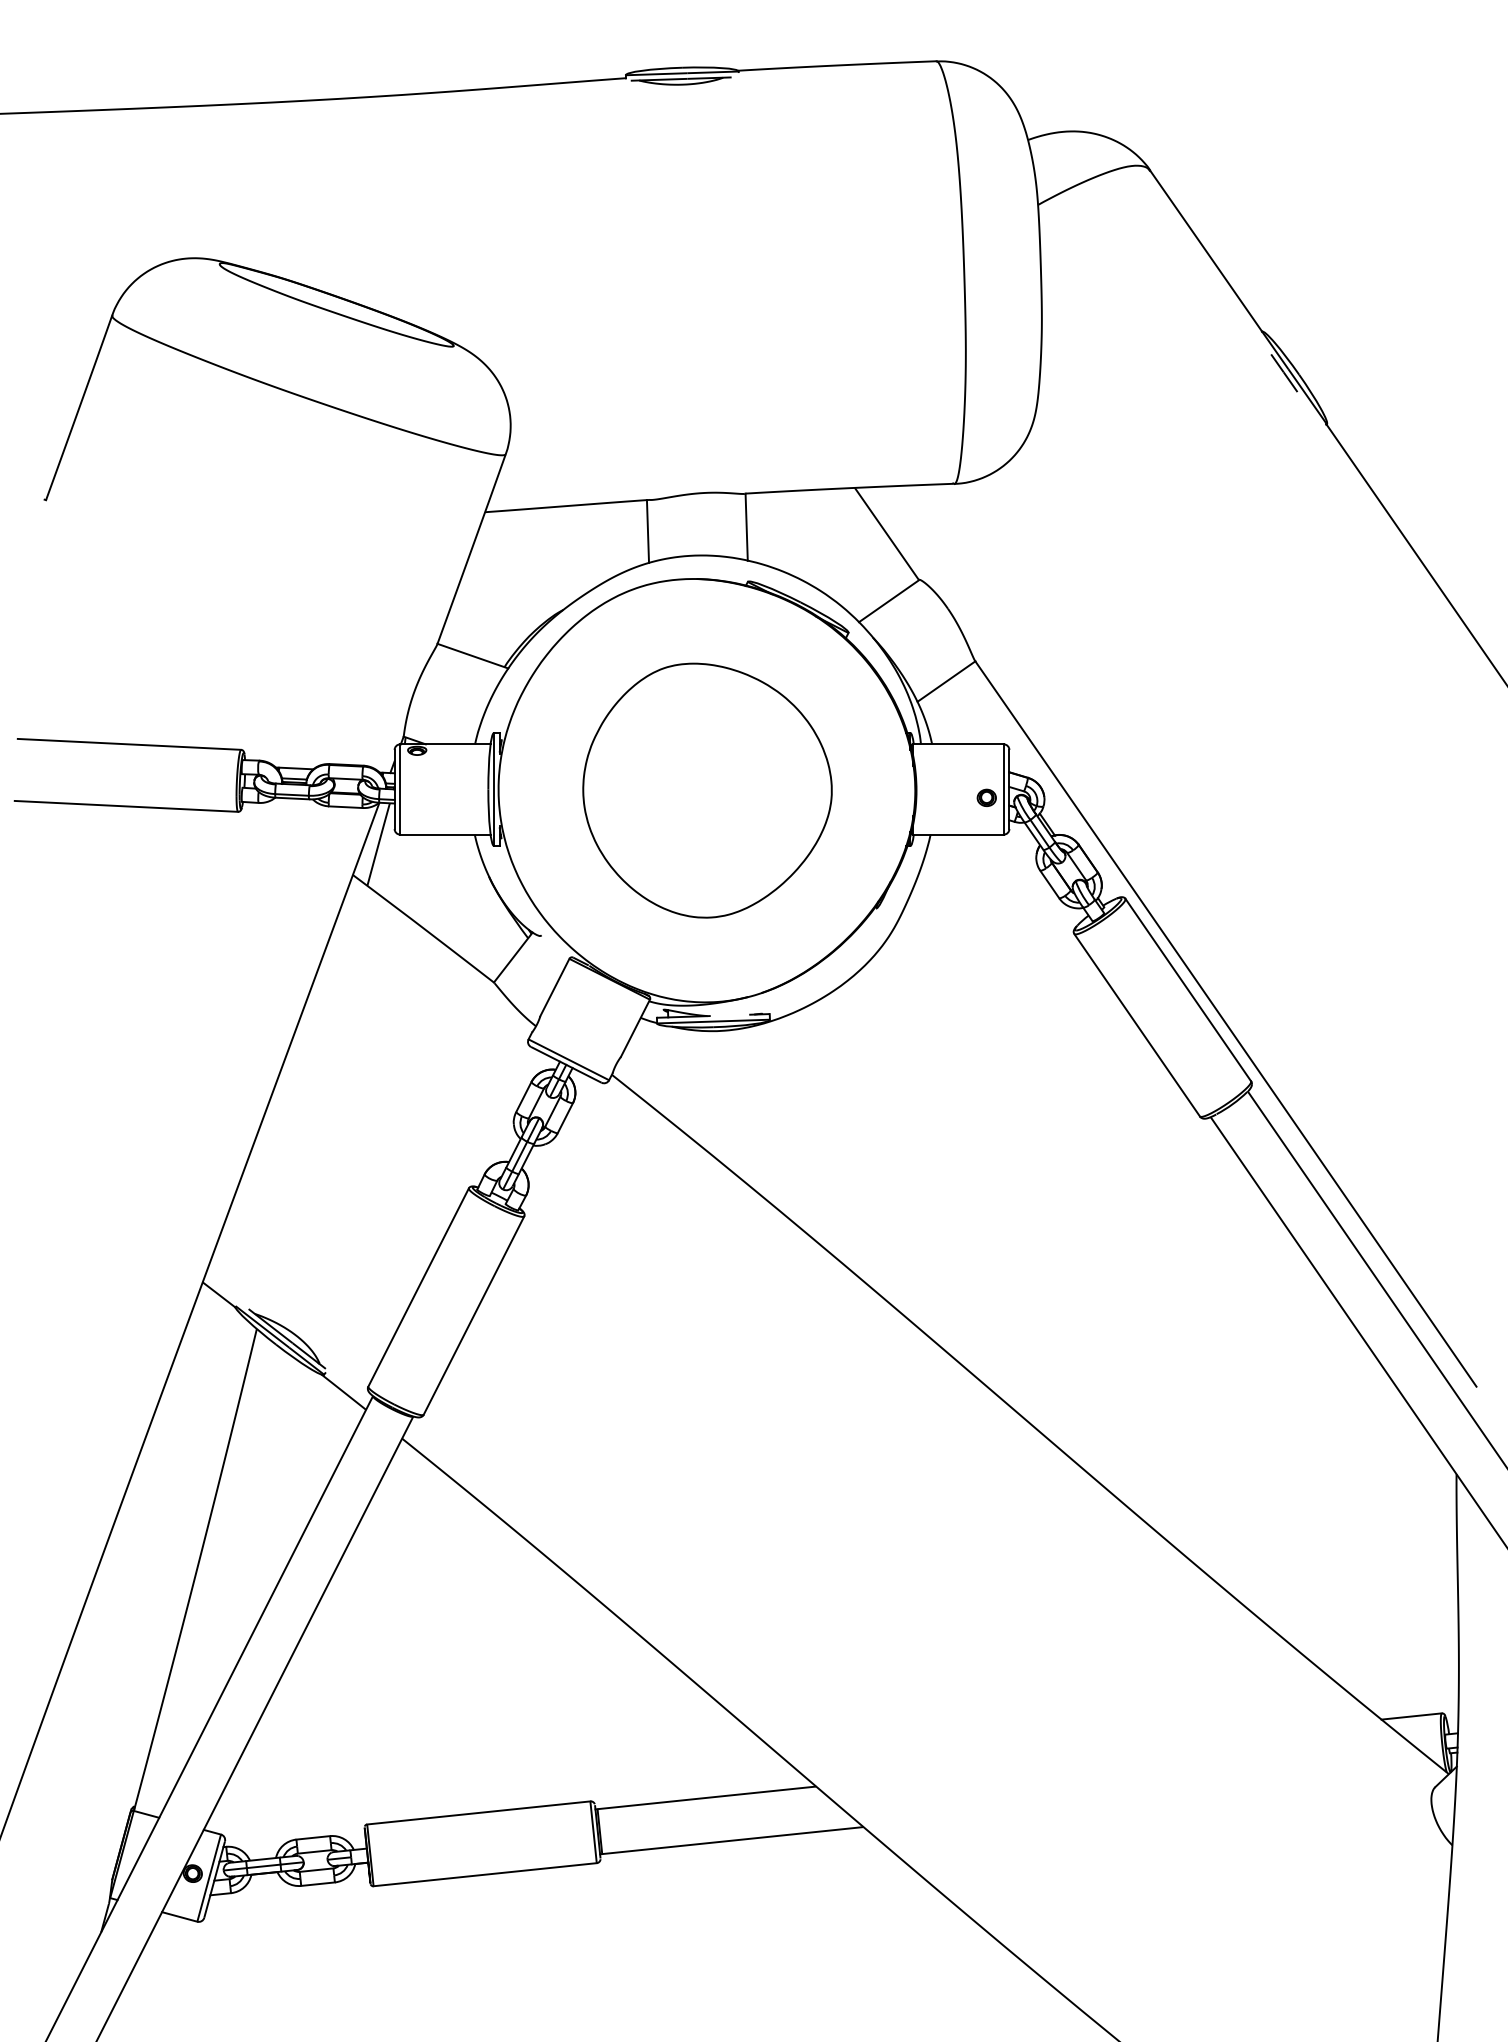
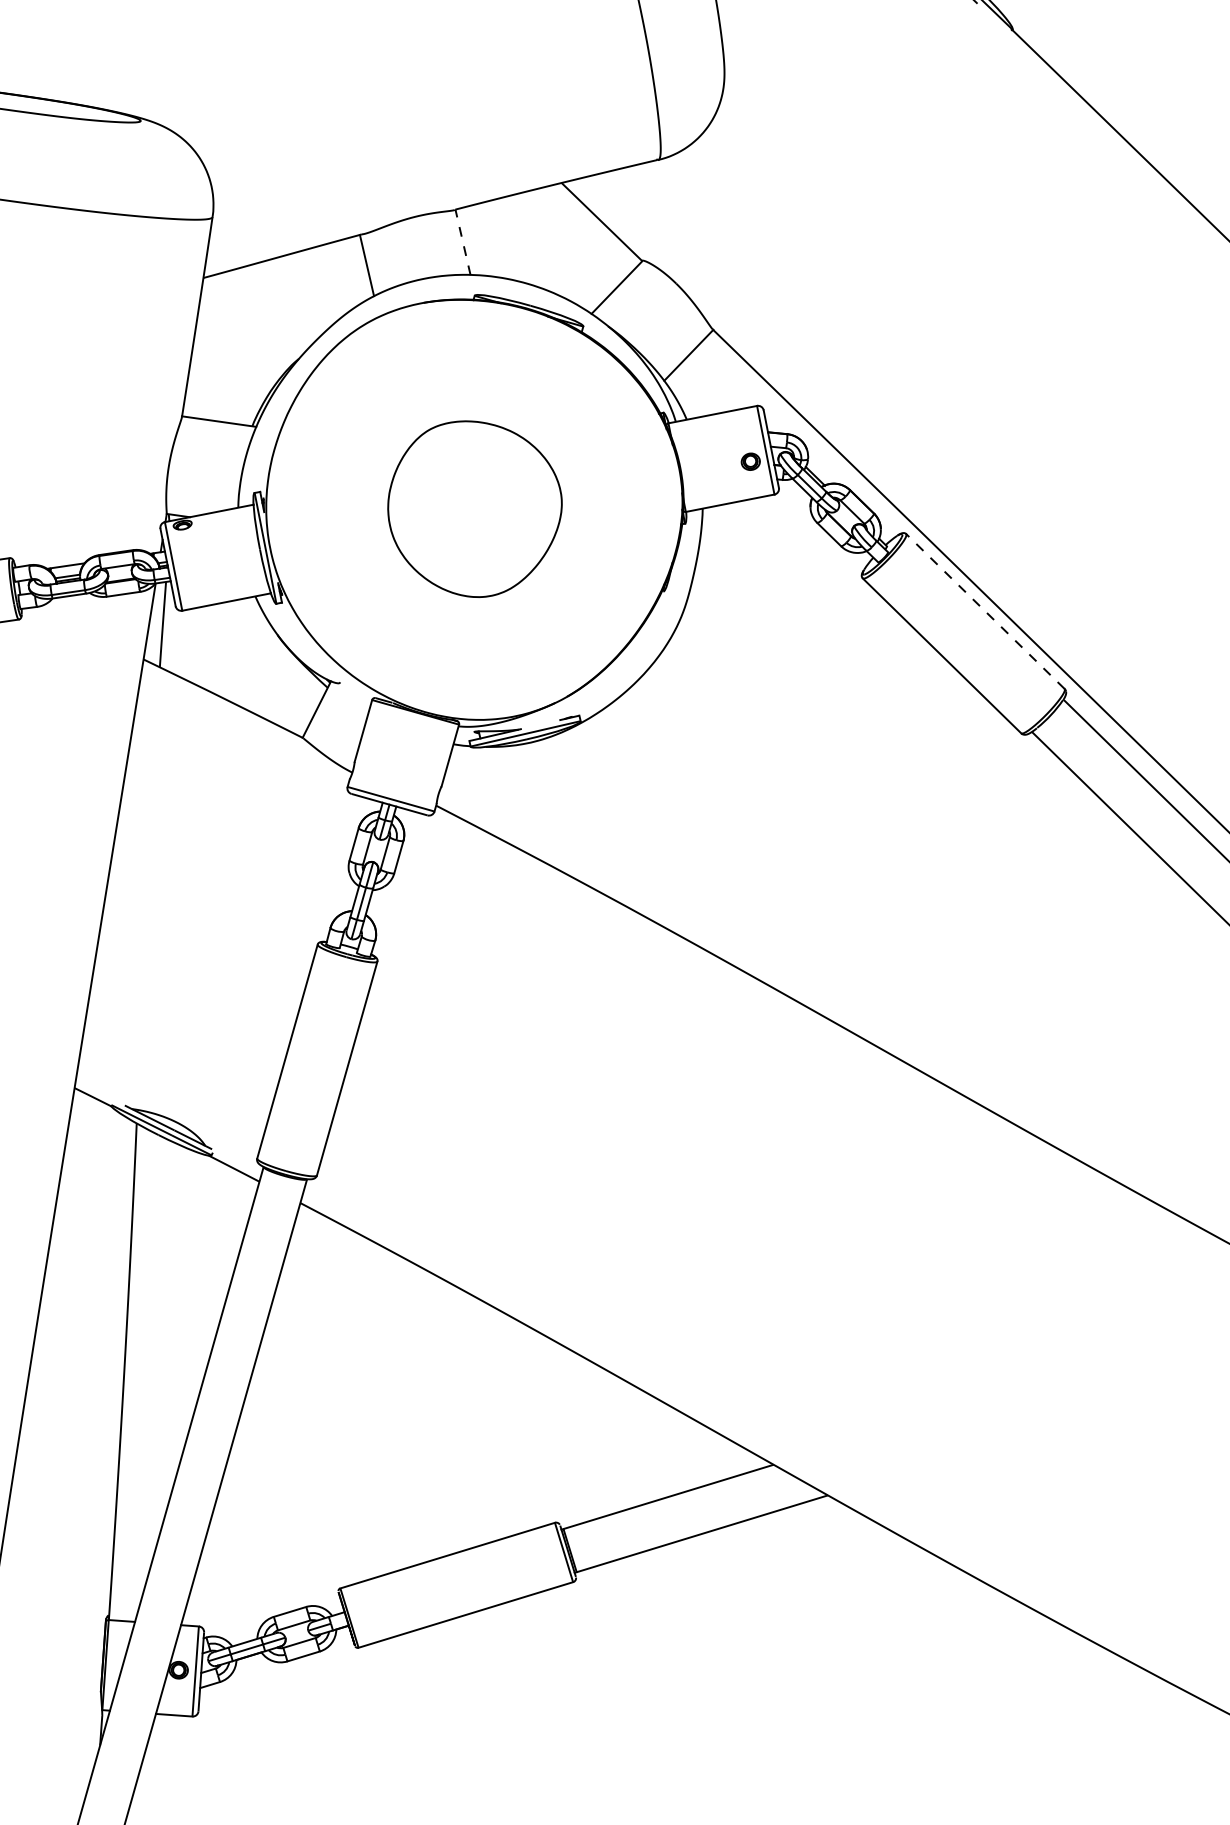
line: (746, 527) -> (462, 242), solid -> dashed
part: (707, 790) -> (475, 508), size x0.7
line: (1188, 990) -> (985, 611), solid -> dashed

